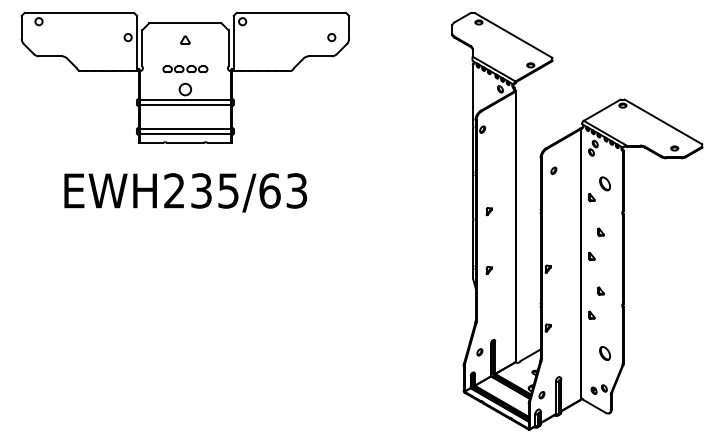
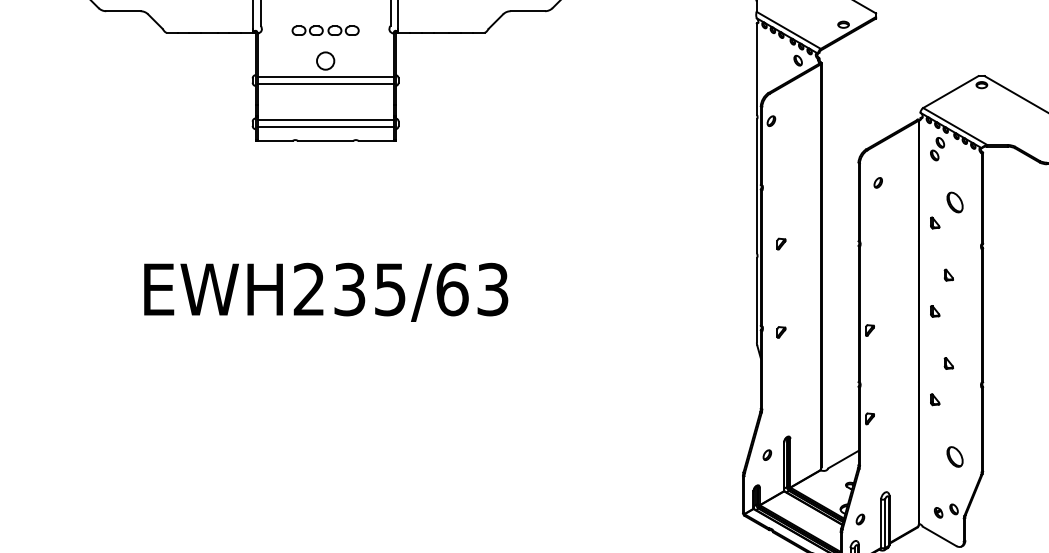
text: (185, 192) -> (325, 291), moved

